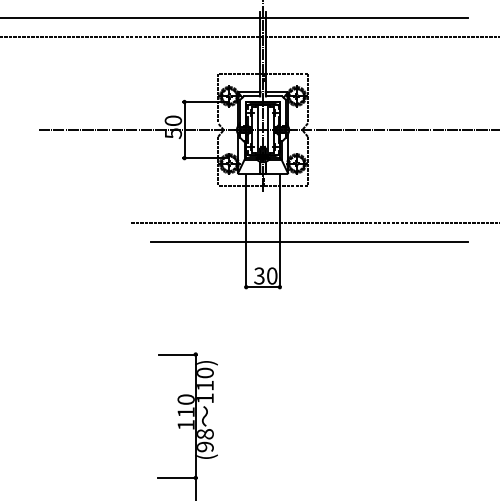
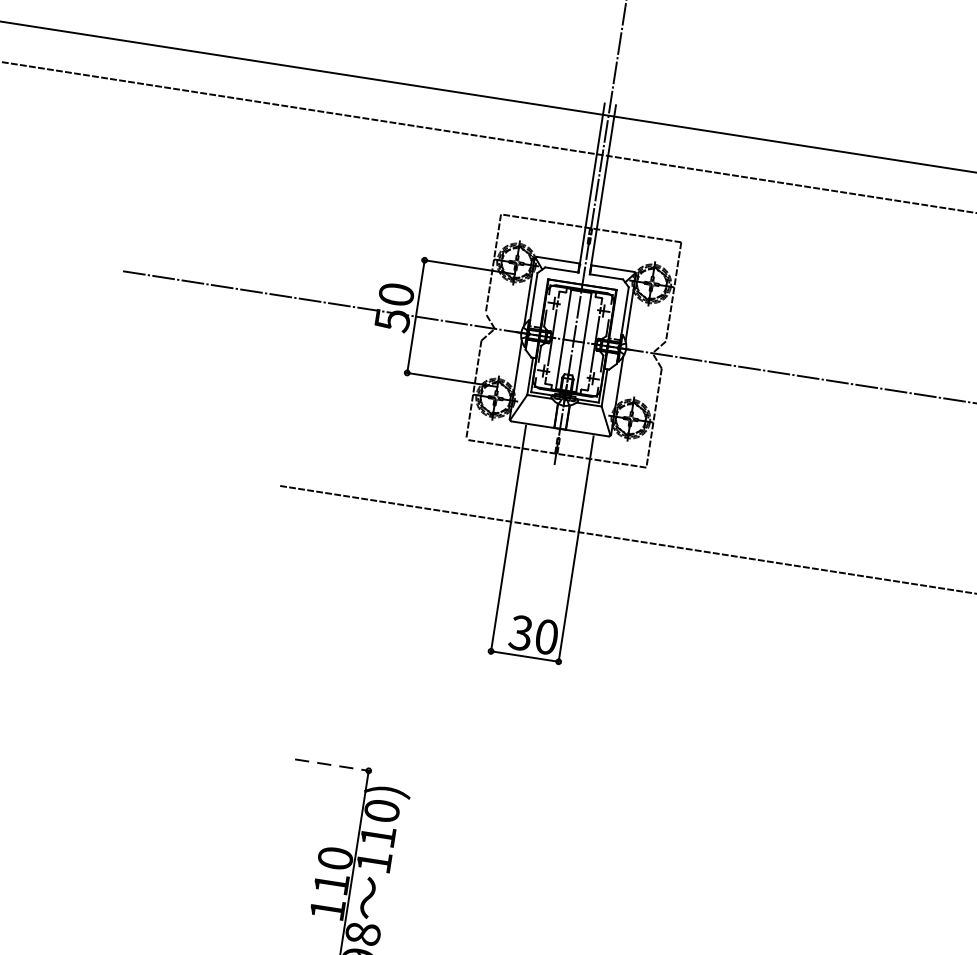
line: (308, 242) -> (630, 580), removed
line: (177, 354) -> (332, 765), solid -> dashed

